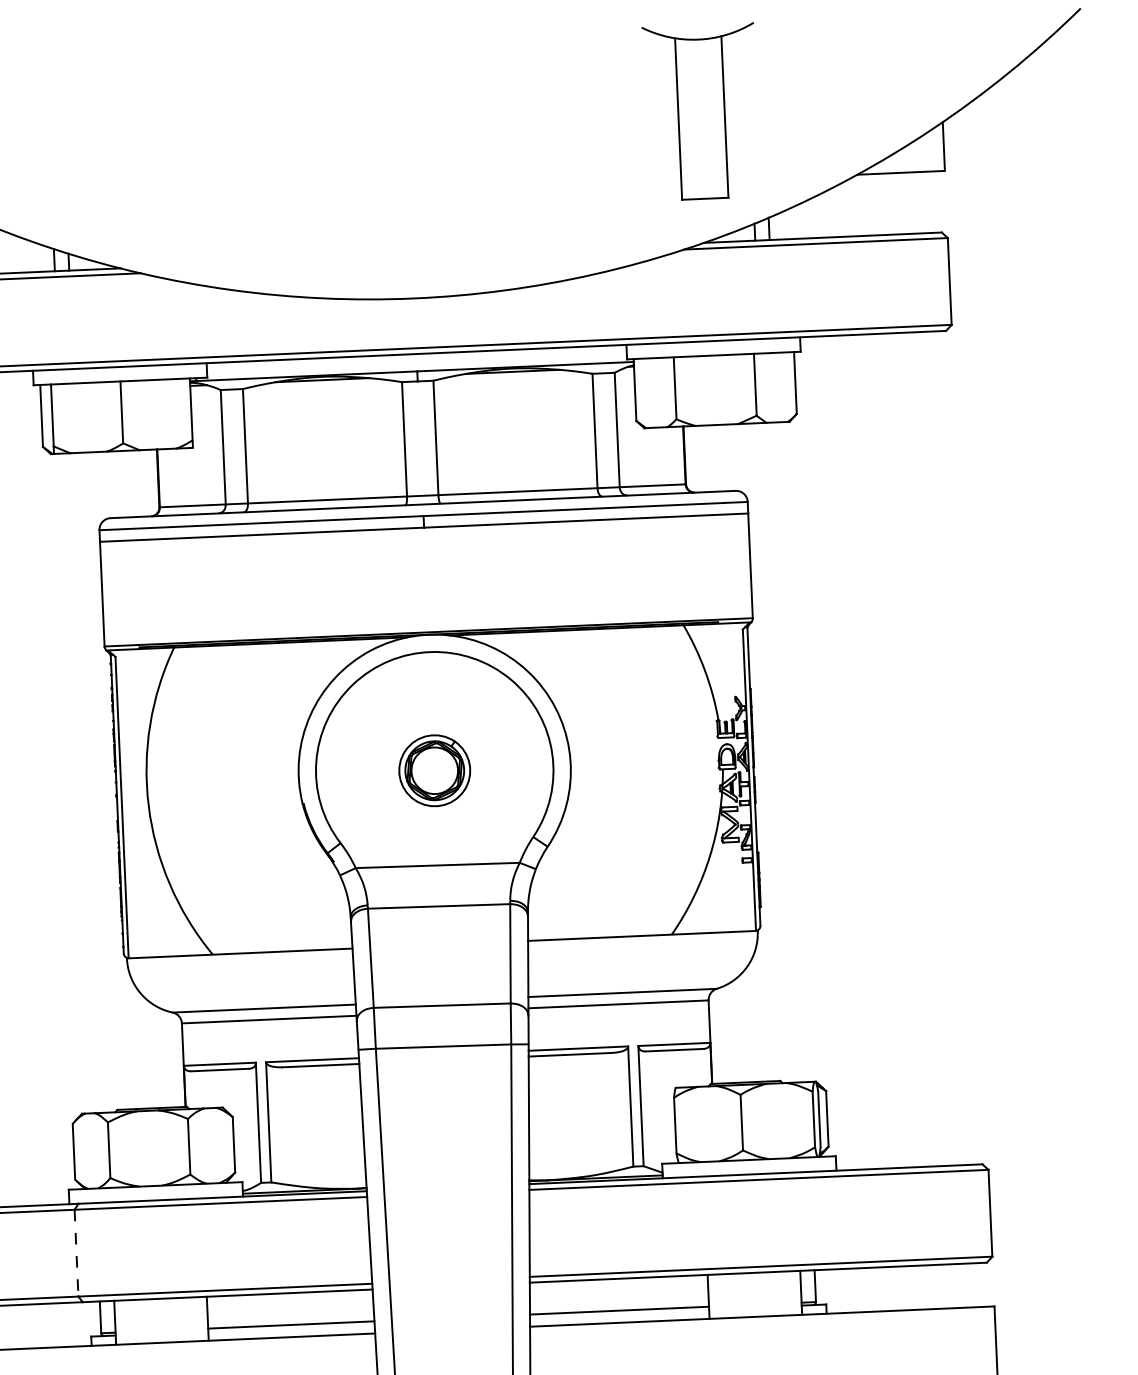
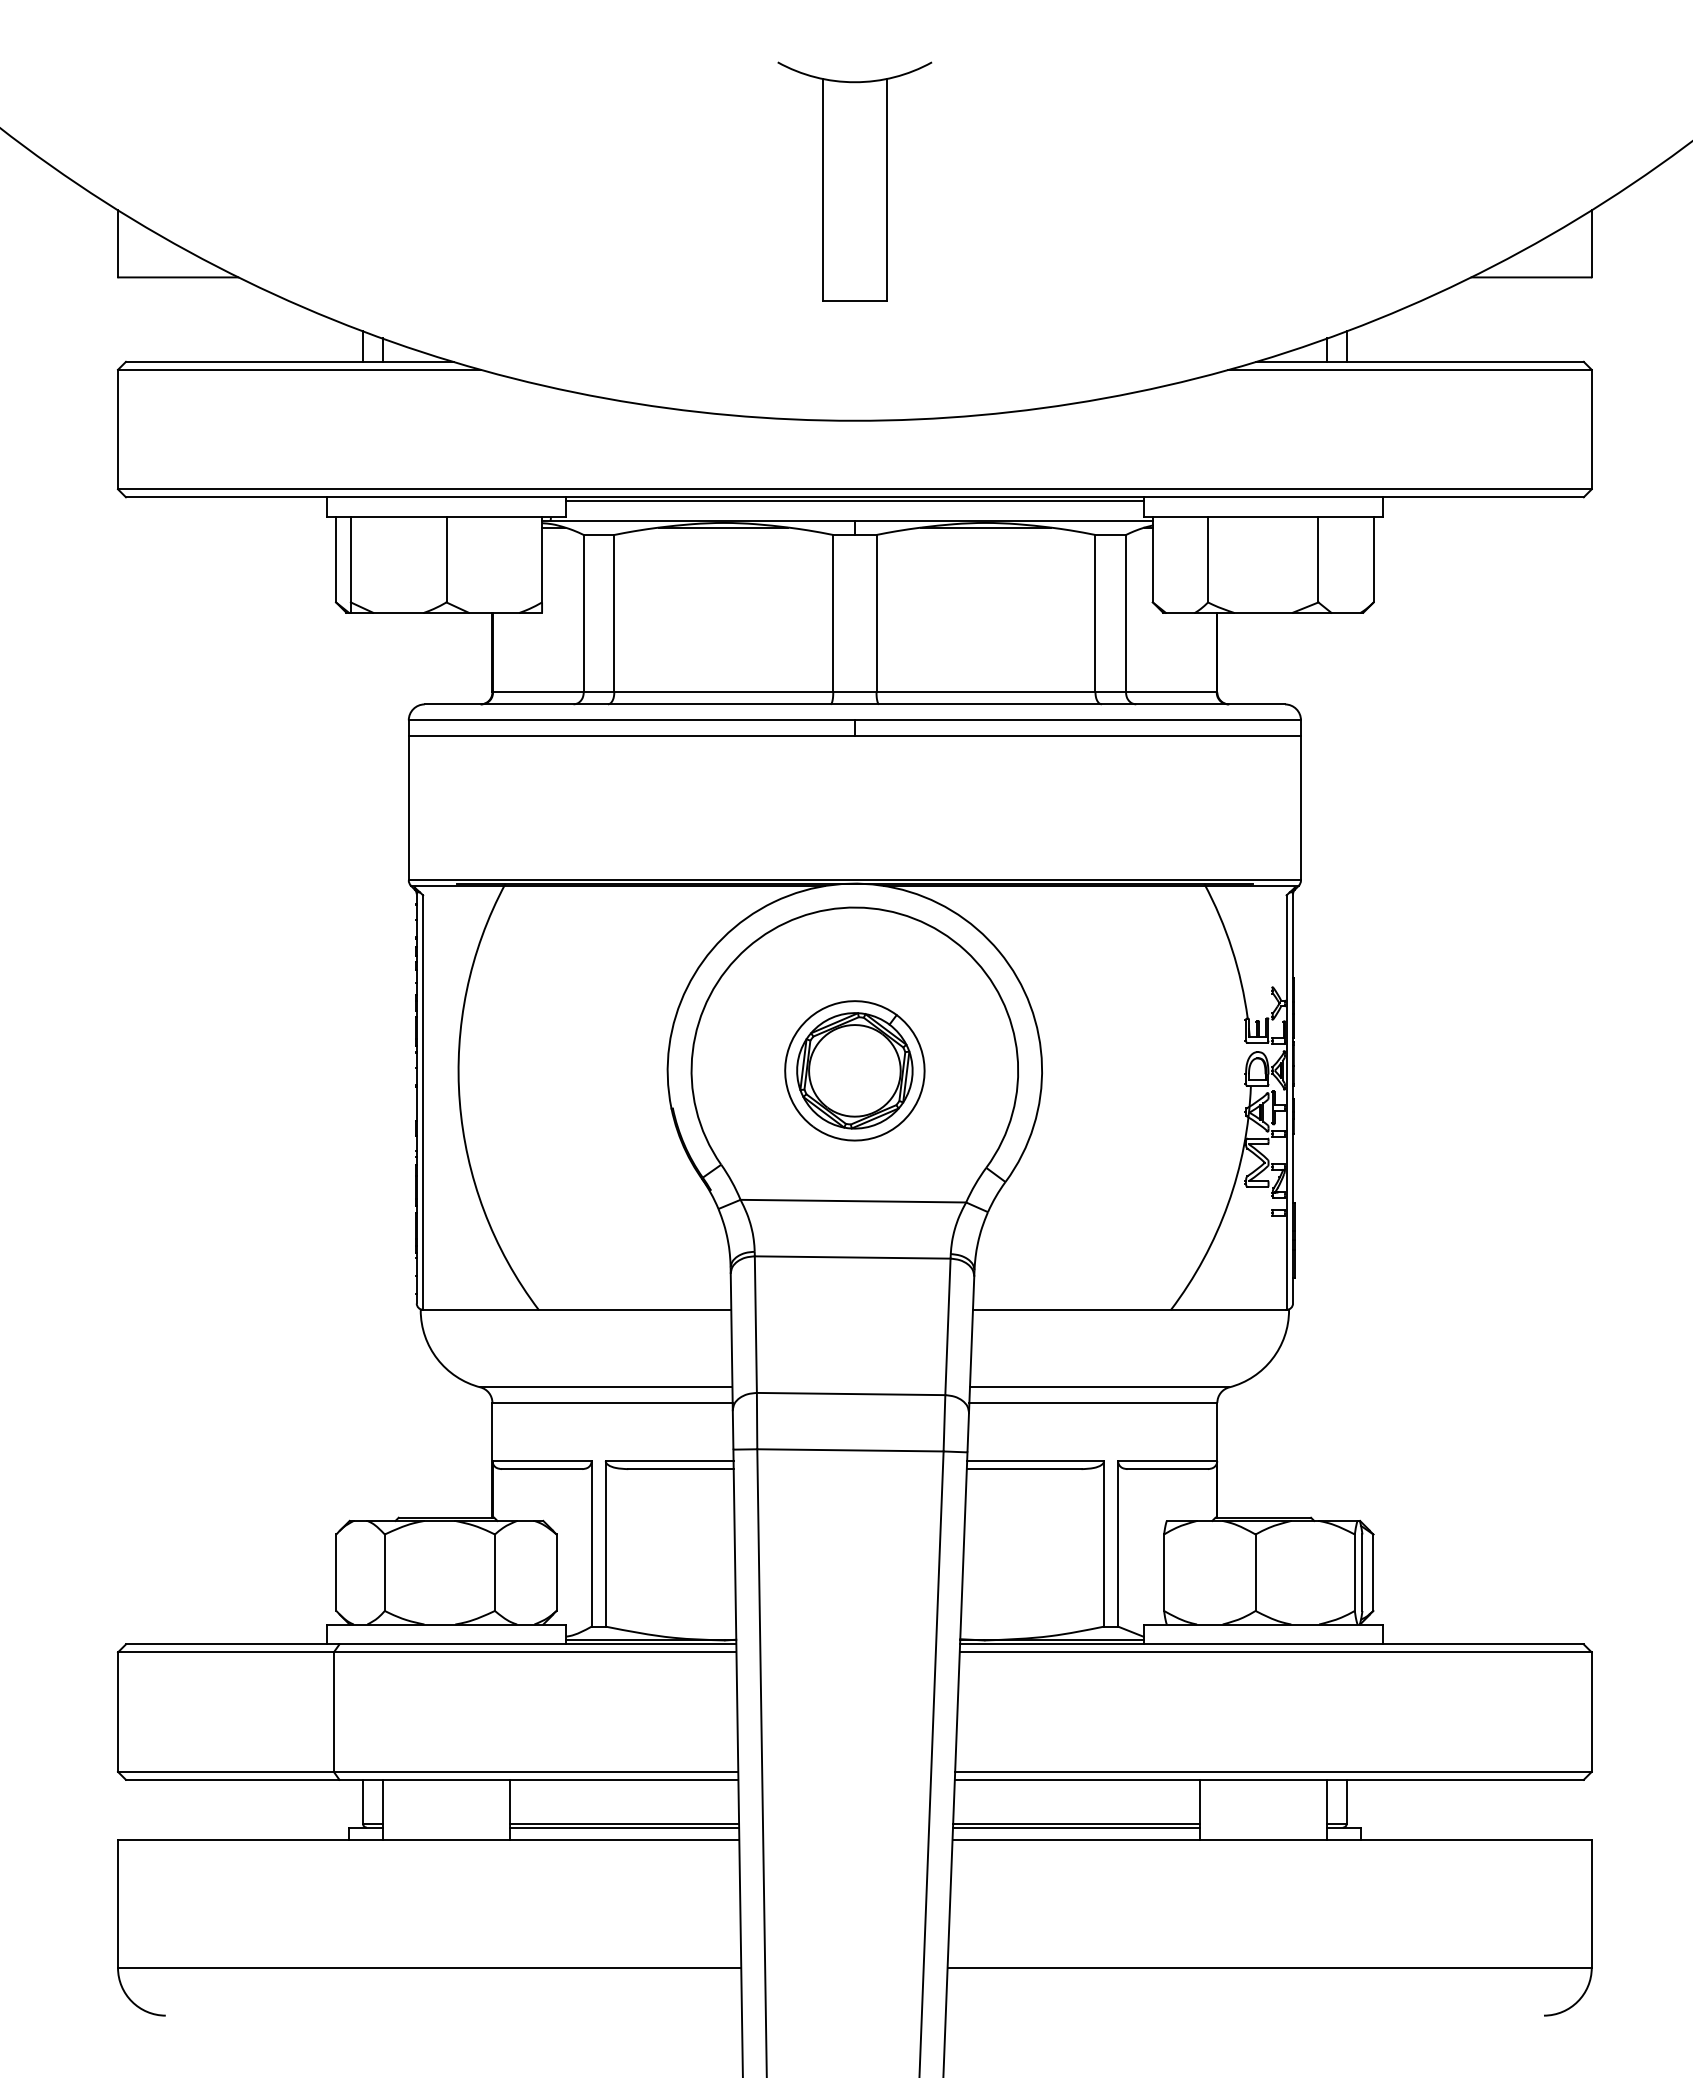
part: (701, 111) -> (854, 181), moved
line: (416, 357) -> (854, 501), added
part: (434, 770) -> (854, 1070), size x1.43
line: (76, 1253) -> (333, 1712), dashed -> solid
line: (619, 1313) -> (1076, 1827), added
line: (291, 1327) -> (624, 1827), added

